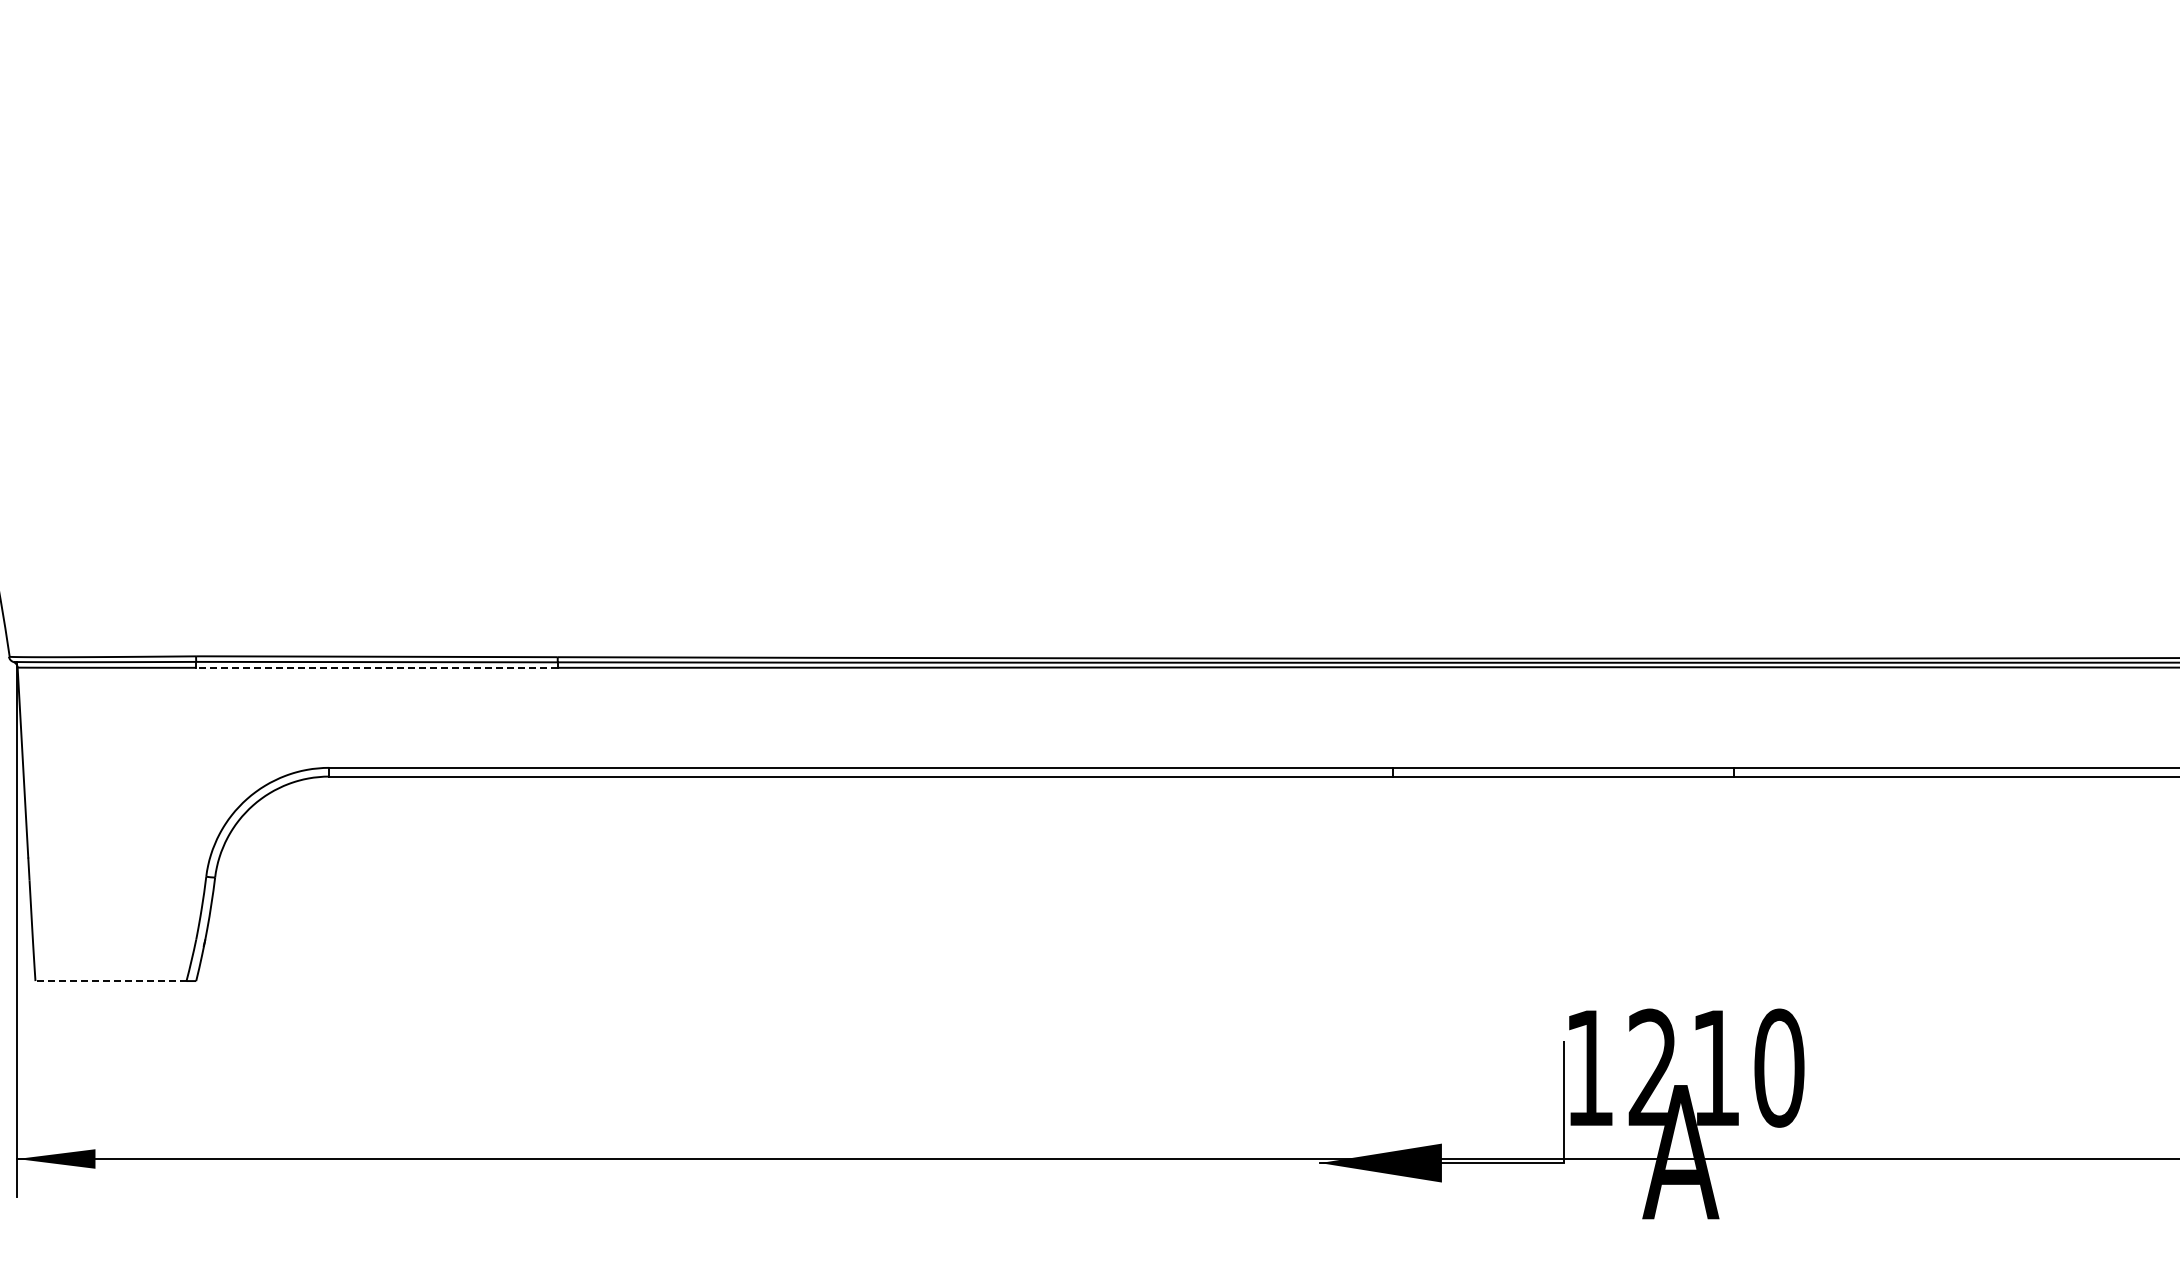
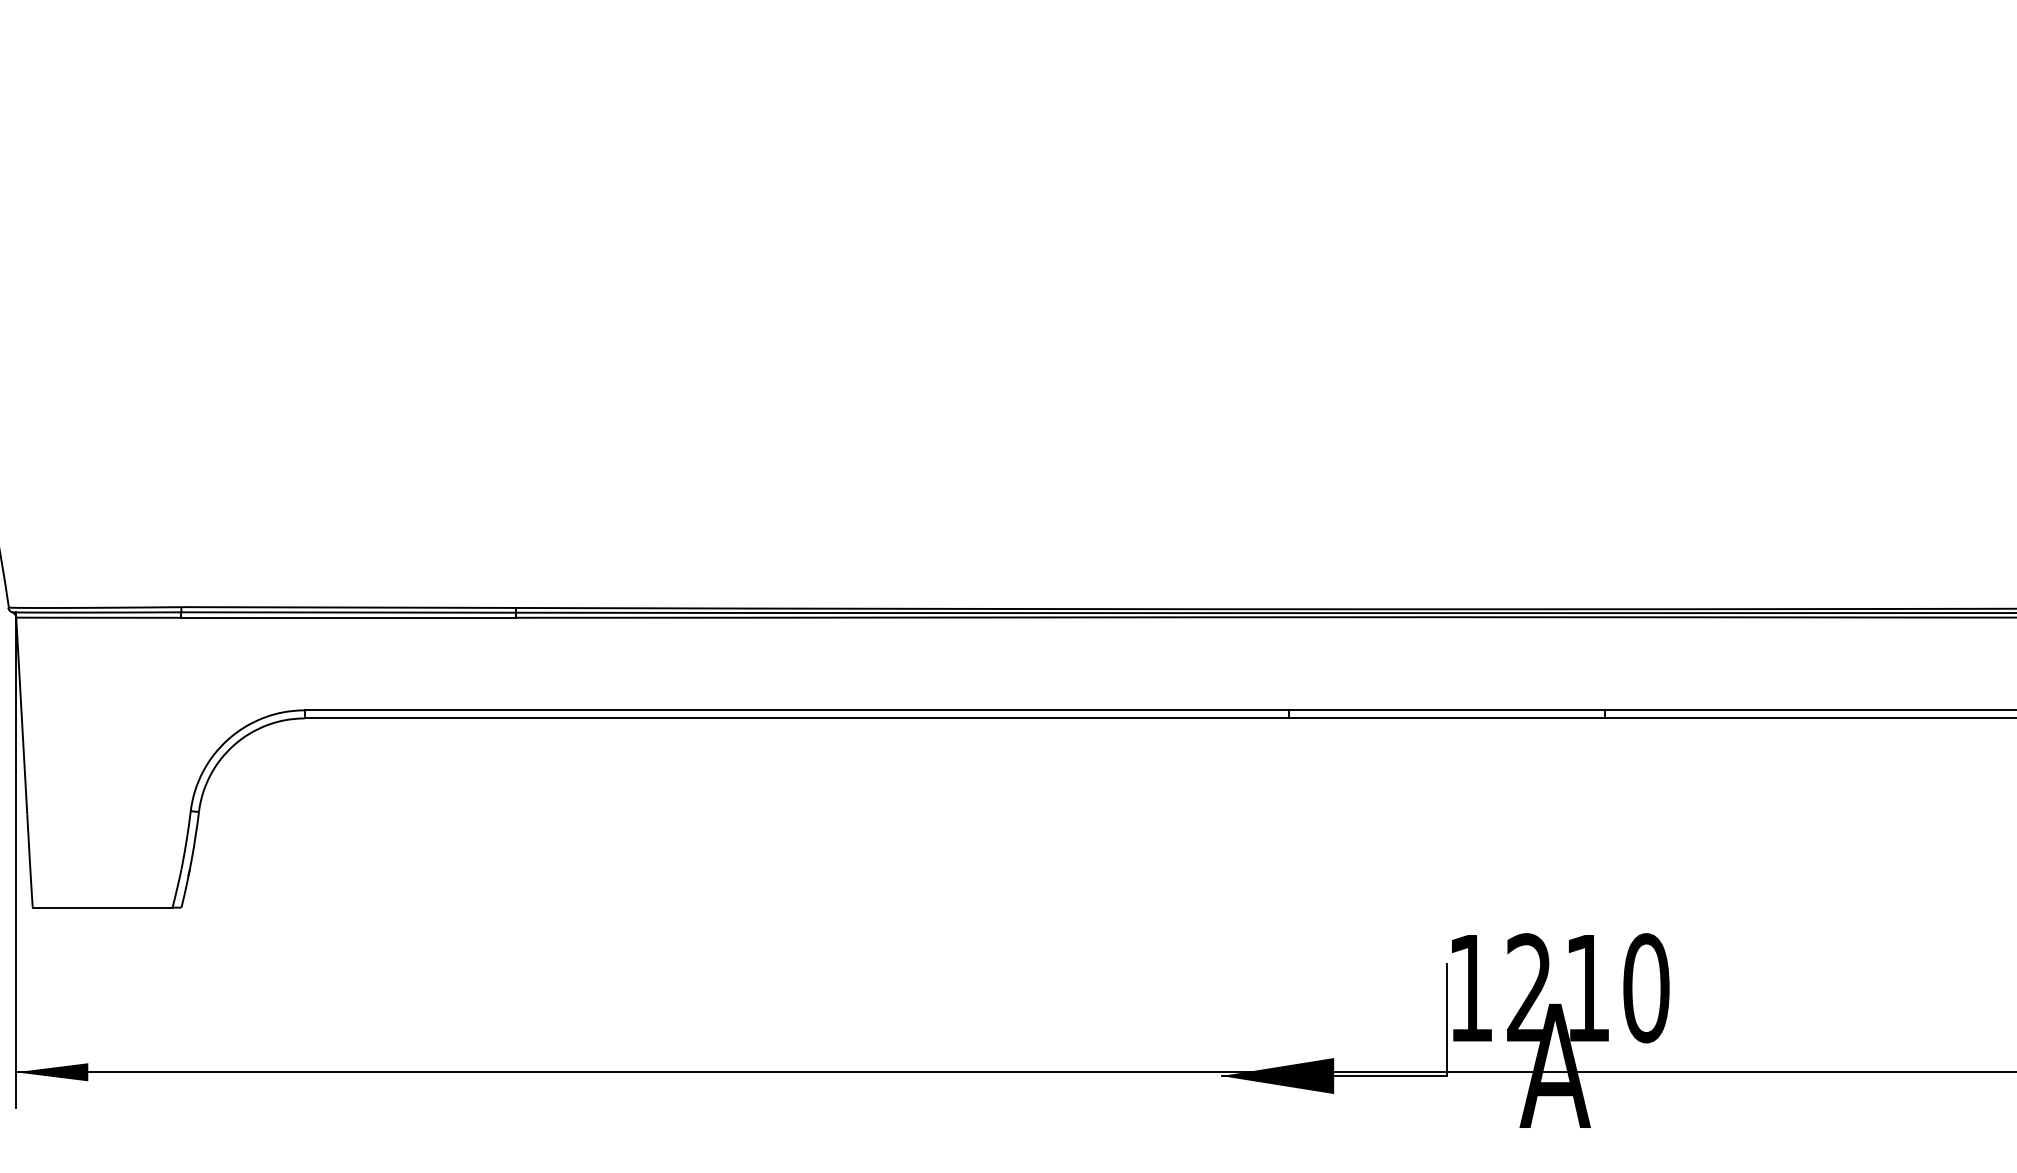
line: (376, 667) -> (348, 617), dashed -> solid
line: (111, 981) -> (103, 908), dashed -> solid

